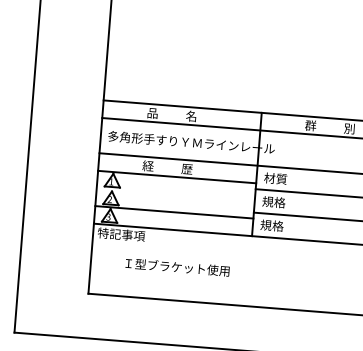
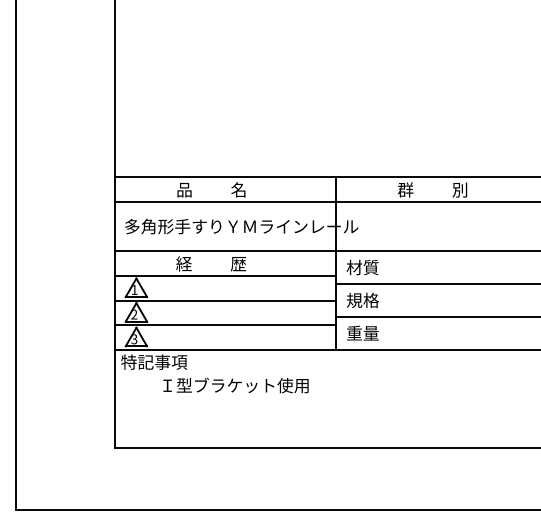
line: (175, 194) -> (225, 300), added
text: (271, 225) -> (362, 332), 規格 -> 重量
text: (177, 267) -> (235, 385), moved

